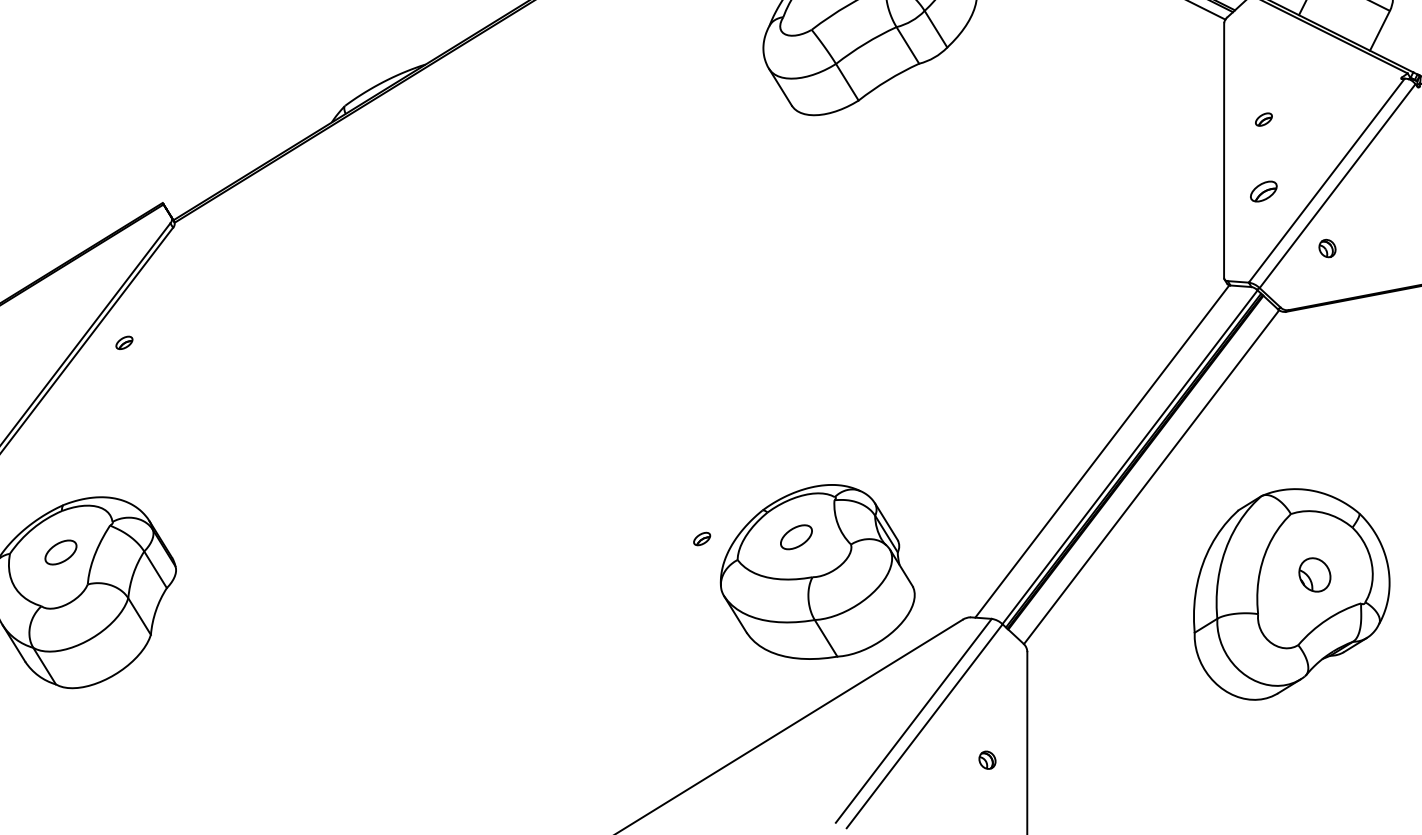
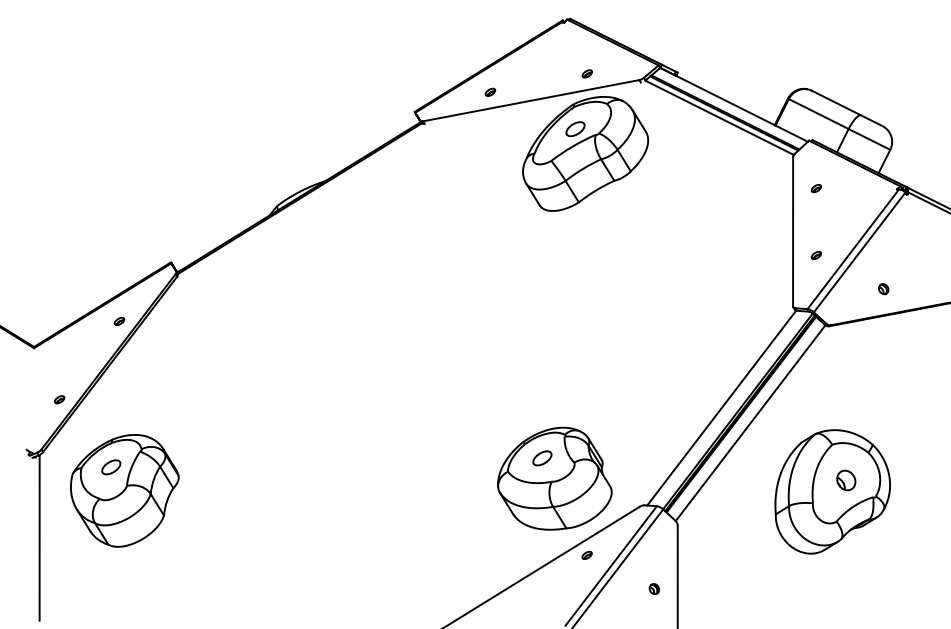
part: (1264, 119) -> (816, 188), moved
part: (1264, 189) -> (816, 254), size x0.62
part: (1327, 249) -> (883, 289), moved
part: (124, 341) -> (119, 320), moved
part: (701, 537) -> (586, 554), moved

